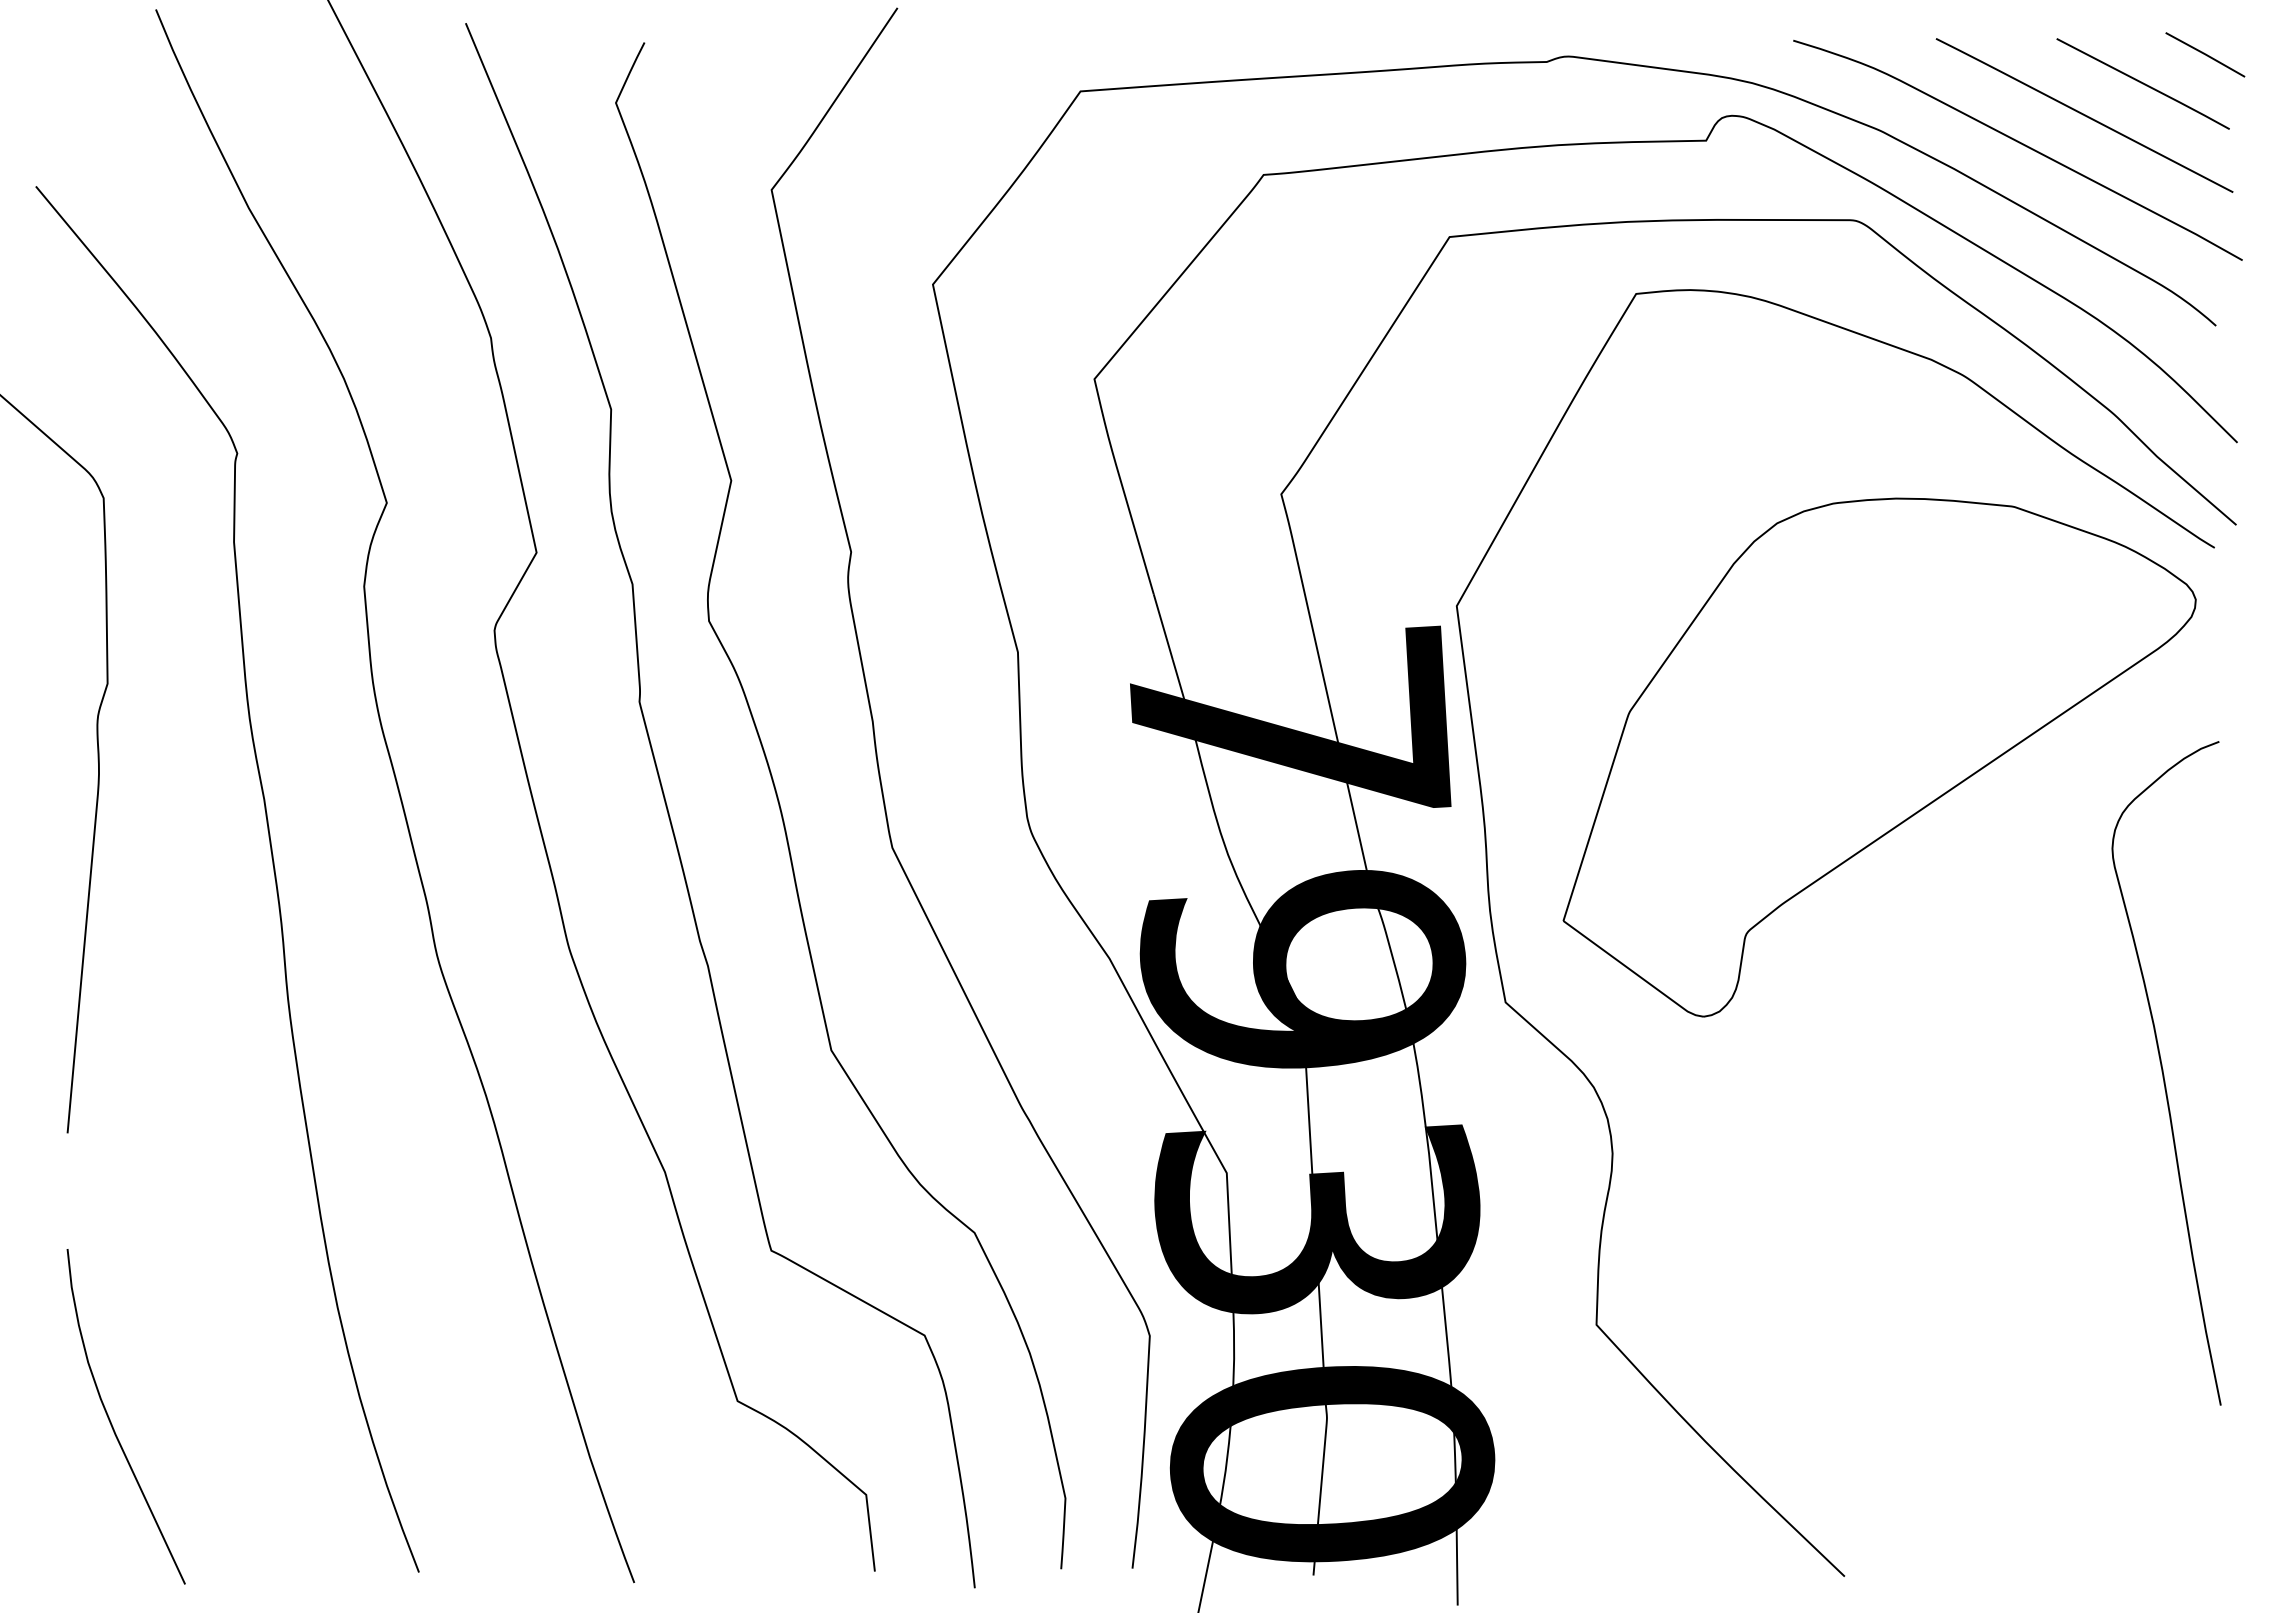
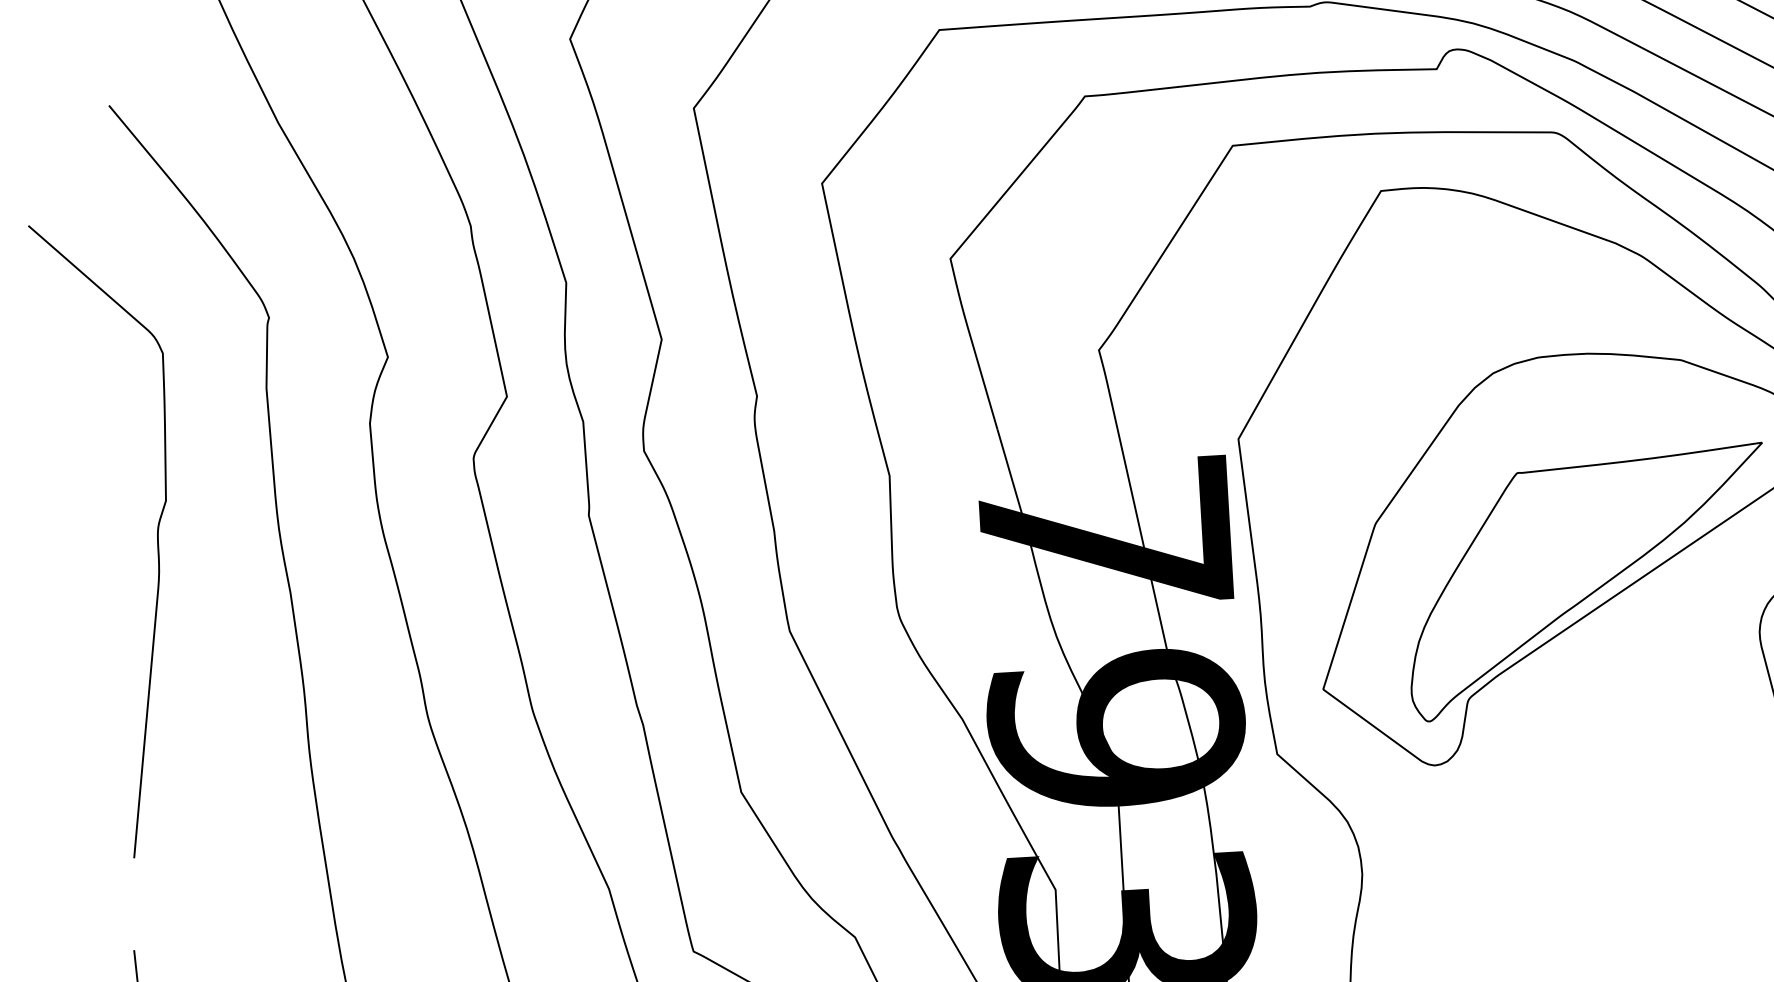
part: (1894, 785) -> (1586, 581), added

